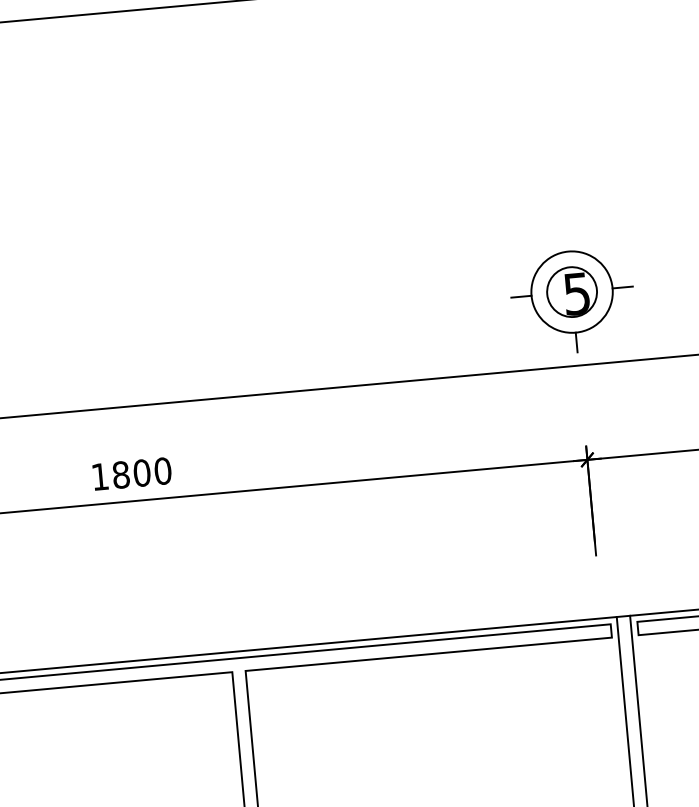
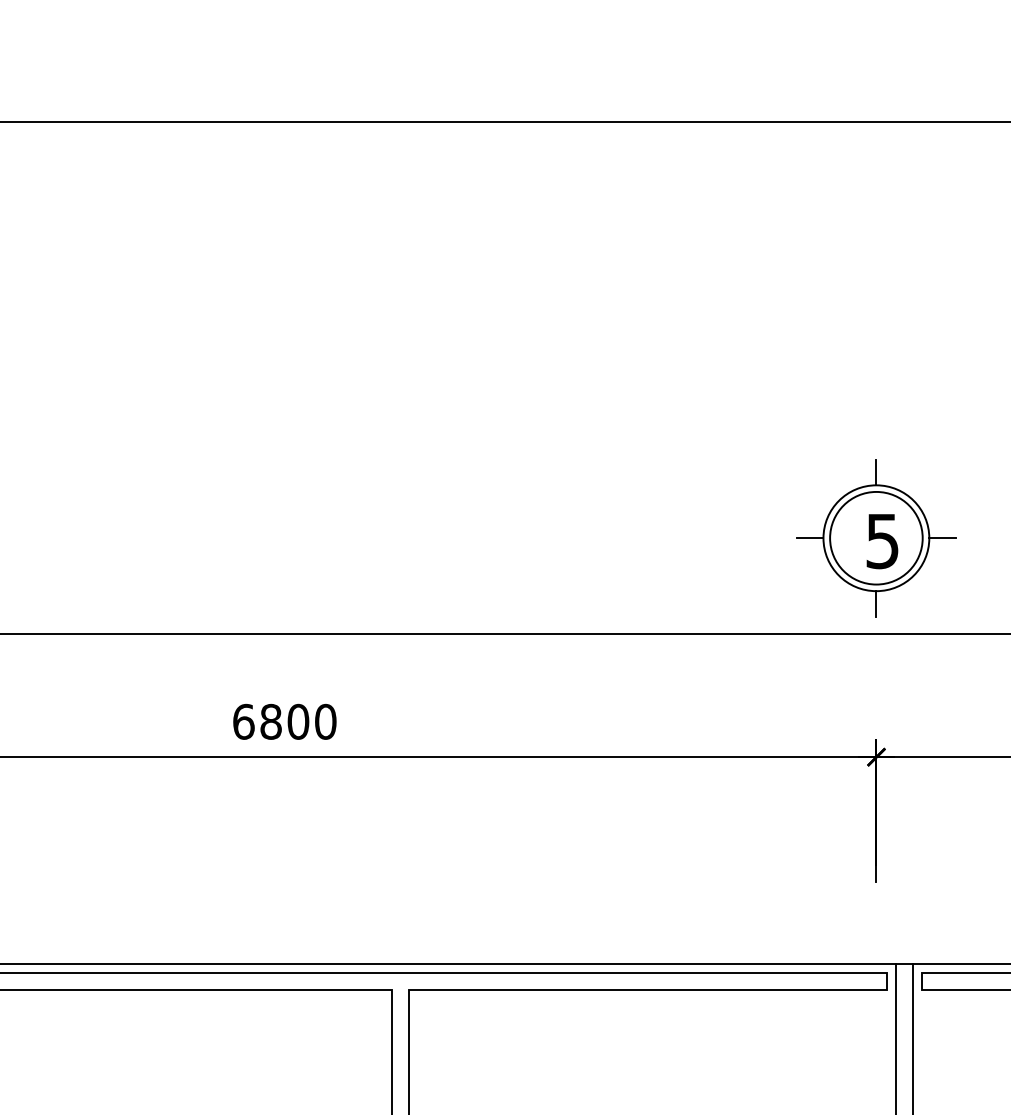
line: (567, 241) -> (876, 472), added
circle: (572, 291) -> (876, 537), size x1.43
text: (99, 476) -> (243, 721), 1800 -> 6800

